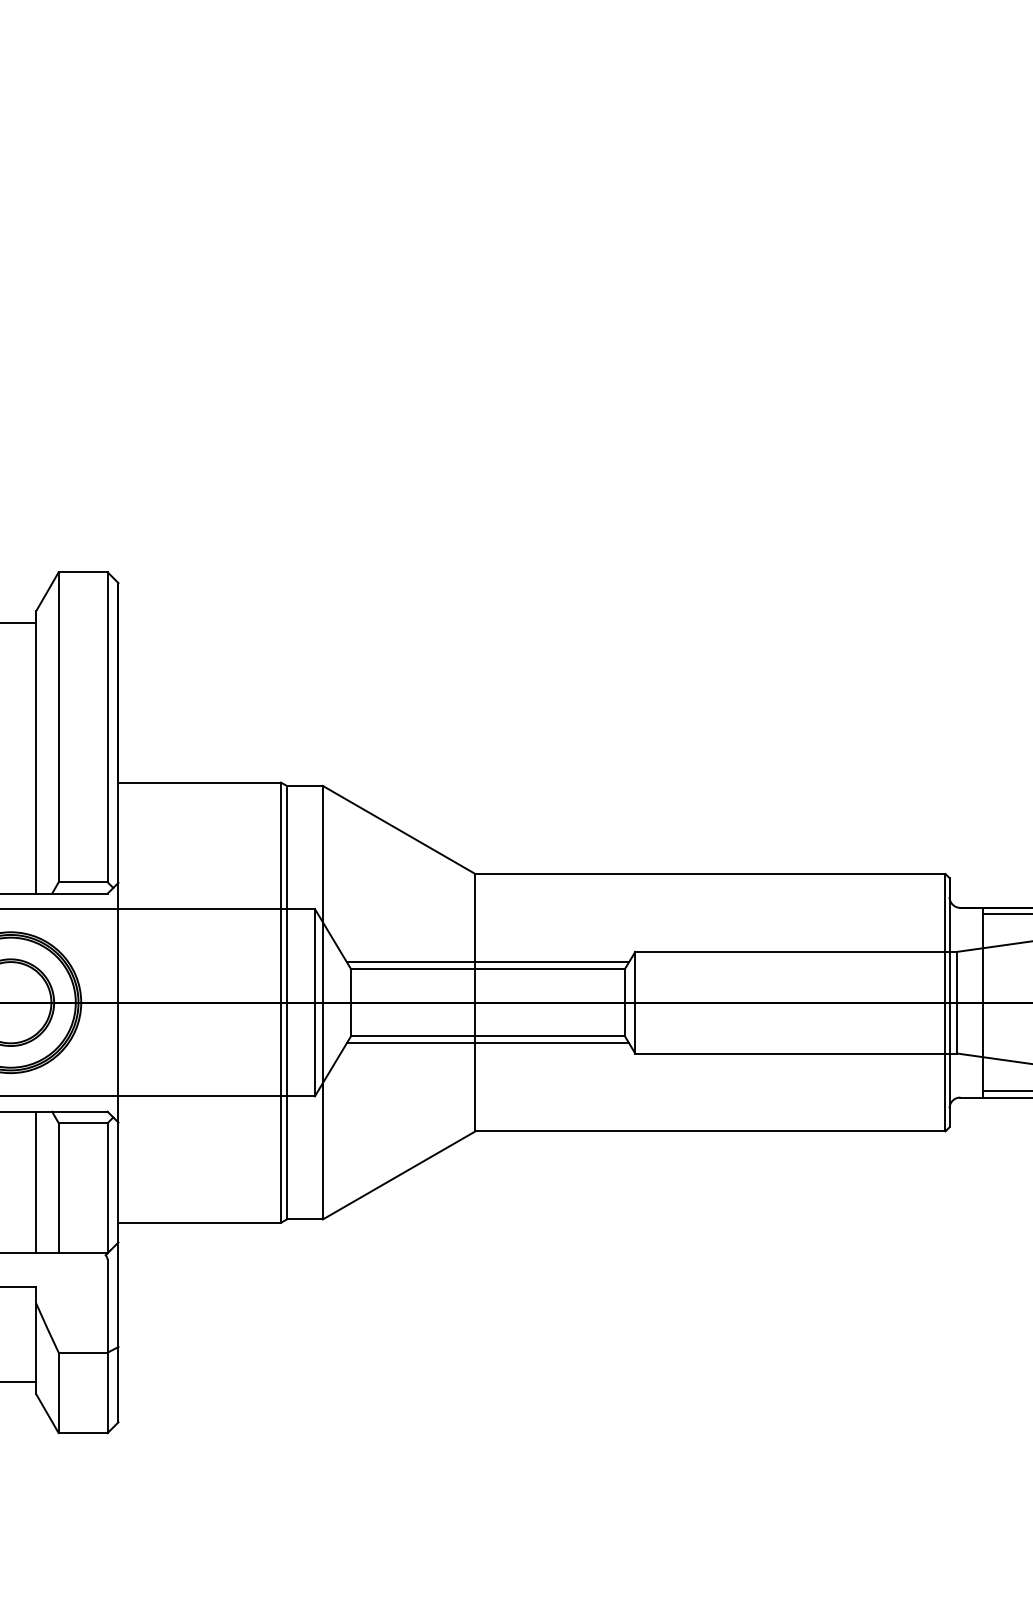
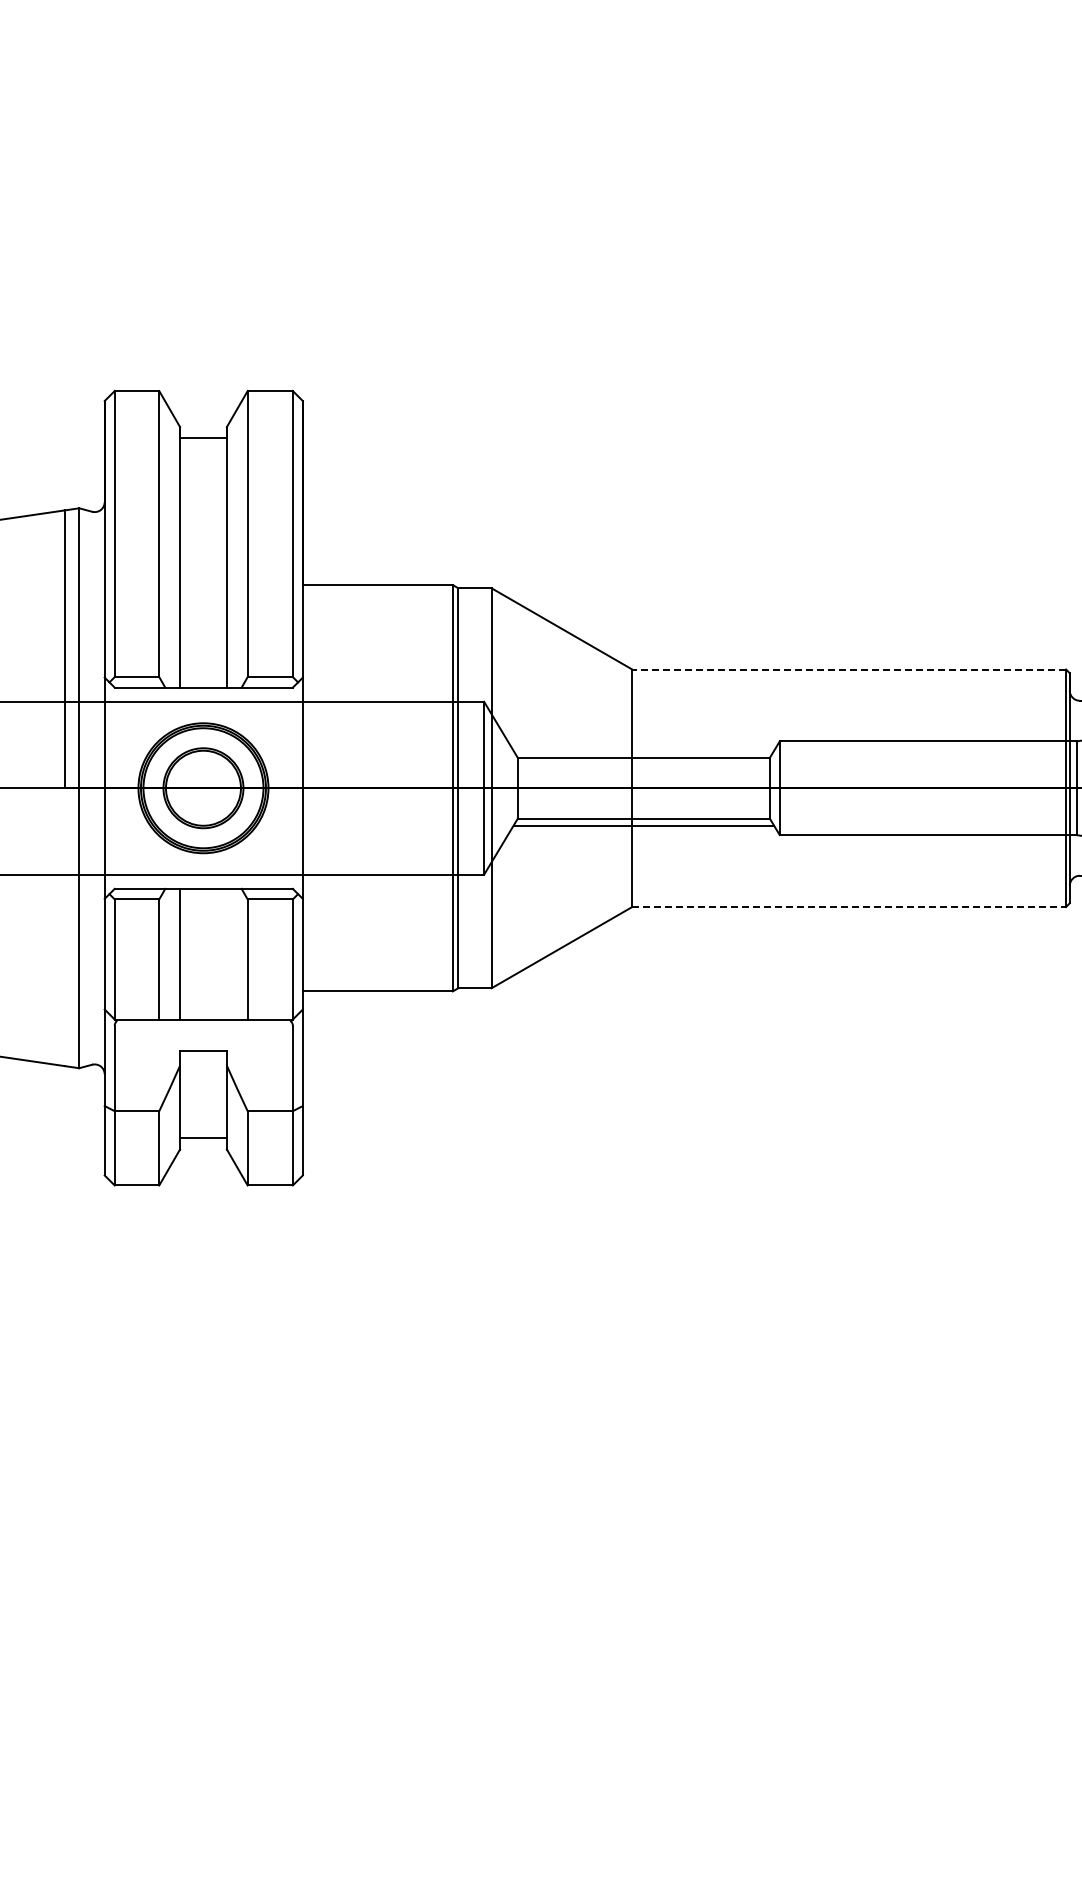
line: (710, 874) -> (849, 669), solid -> dashed
line: (487, 961) -> (643, 750), removed
line: (710, 1131) -> (849, 907), solid -> dashed
line: (35, 1181) -> (226, 953), removed

